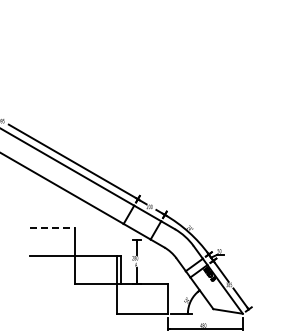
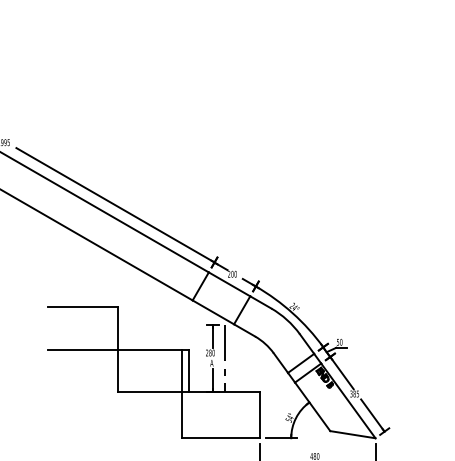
line: (52, 228) -> (83, 307), dashed -> solid
line: (144, 261) -> (224, 358), added

